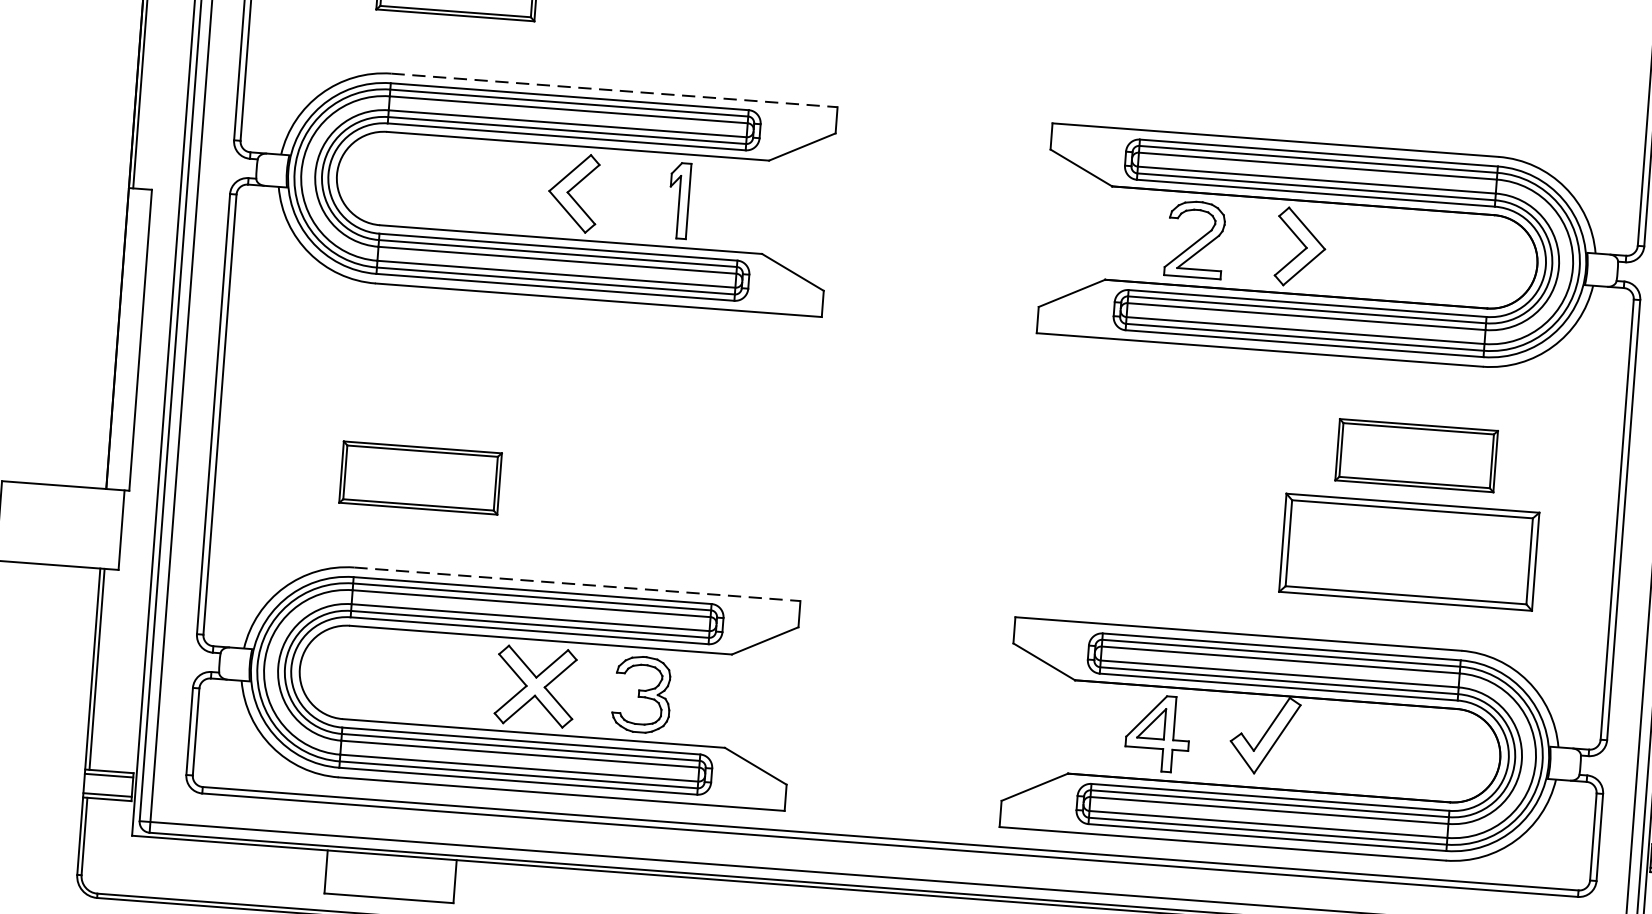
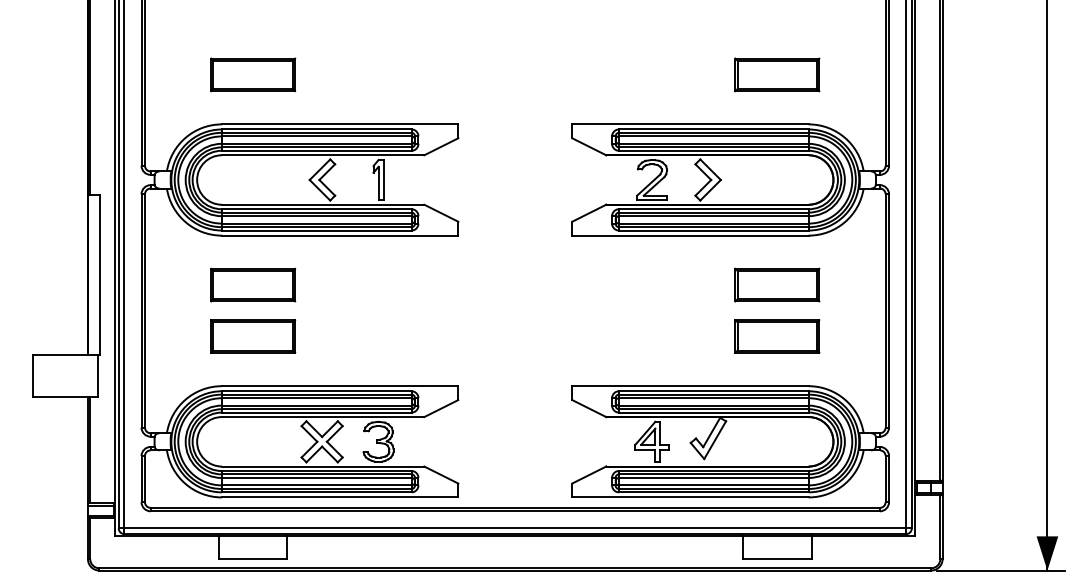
part: (1446, 58) -> (777, 74), added
line: (615, 90) -> (340, 124), dashed -> solid
part: (428, 380) -> (253, 284), added
part: (1409, 552) -> (777, 336), size x0.62
line: (578, 584) -> (340, 386), dashed -> solid

